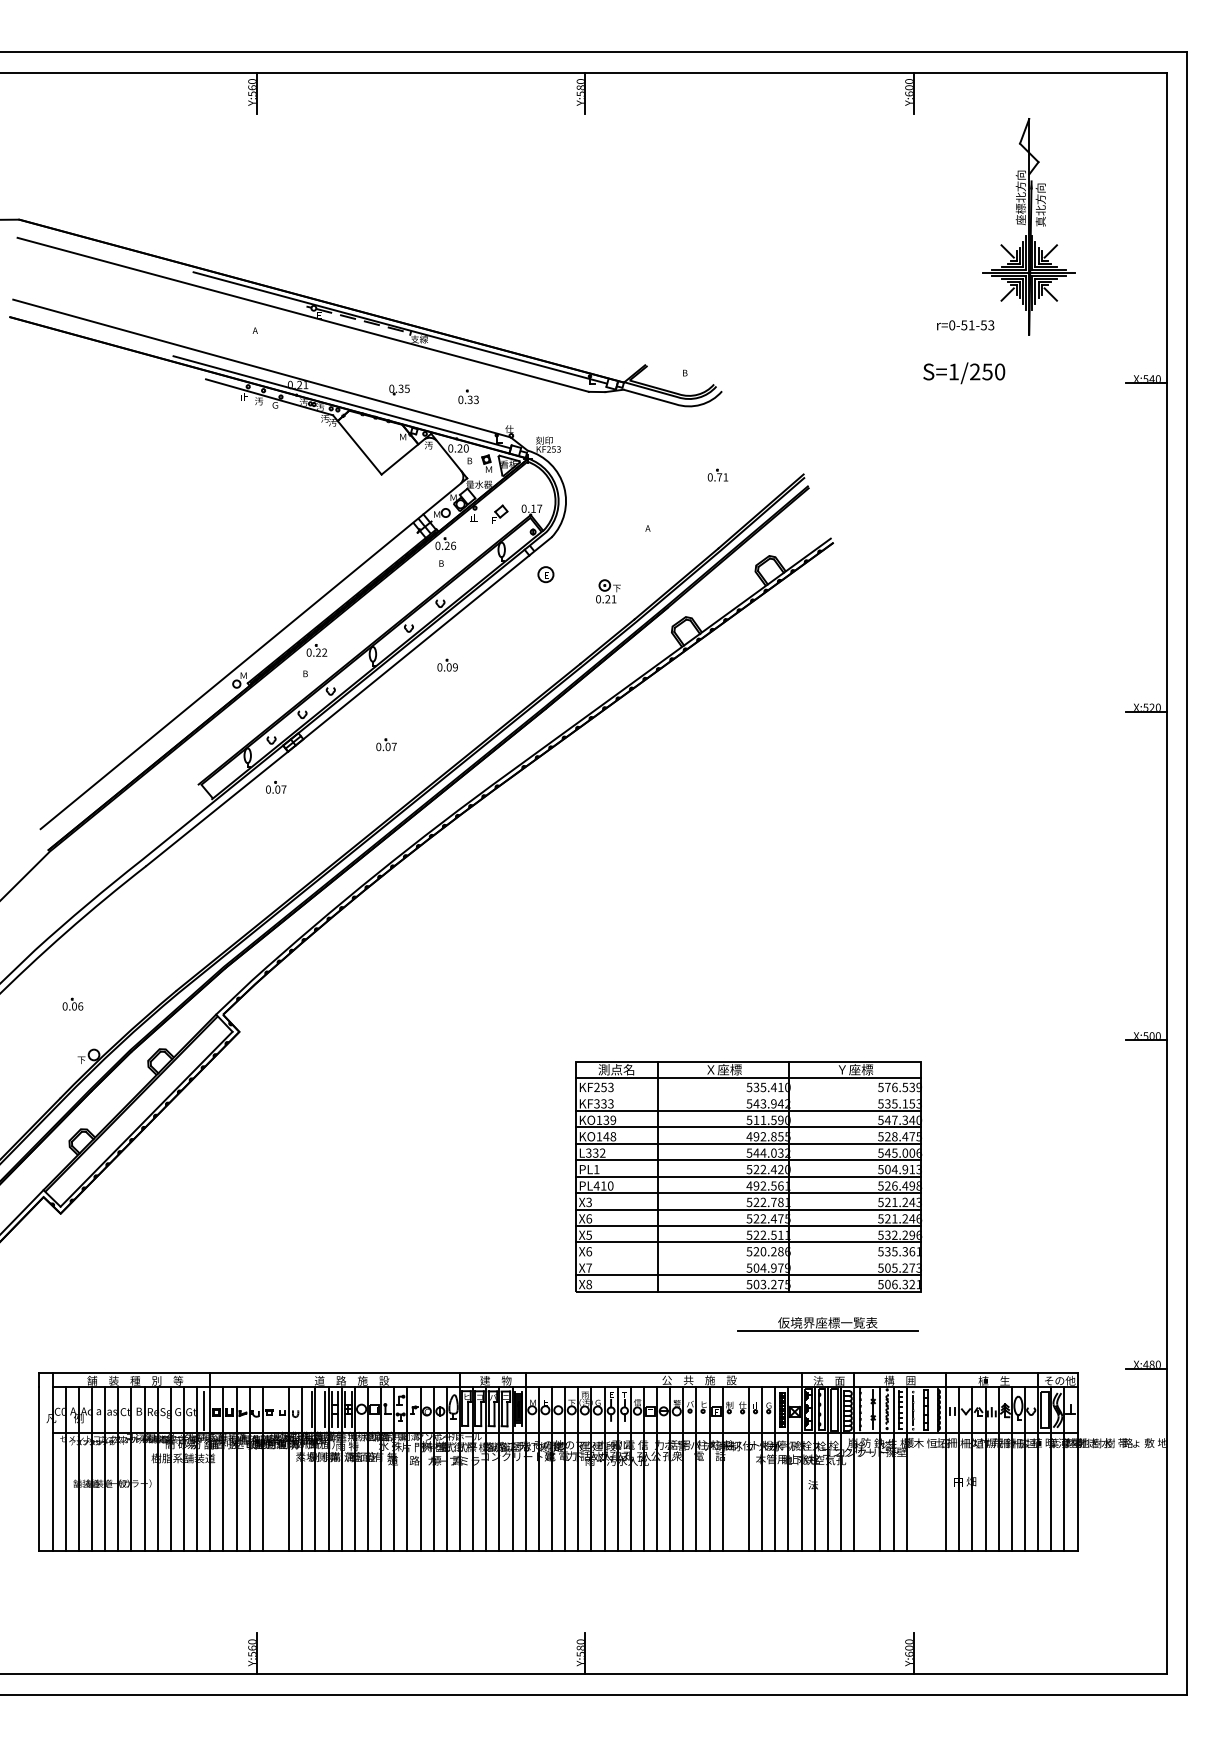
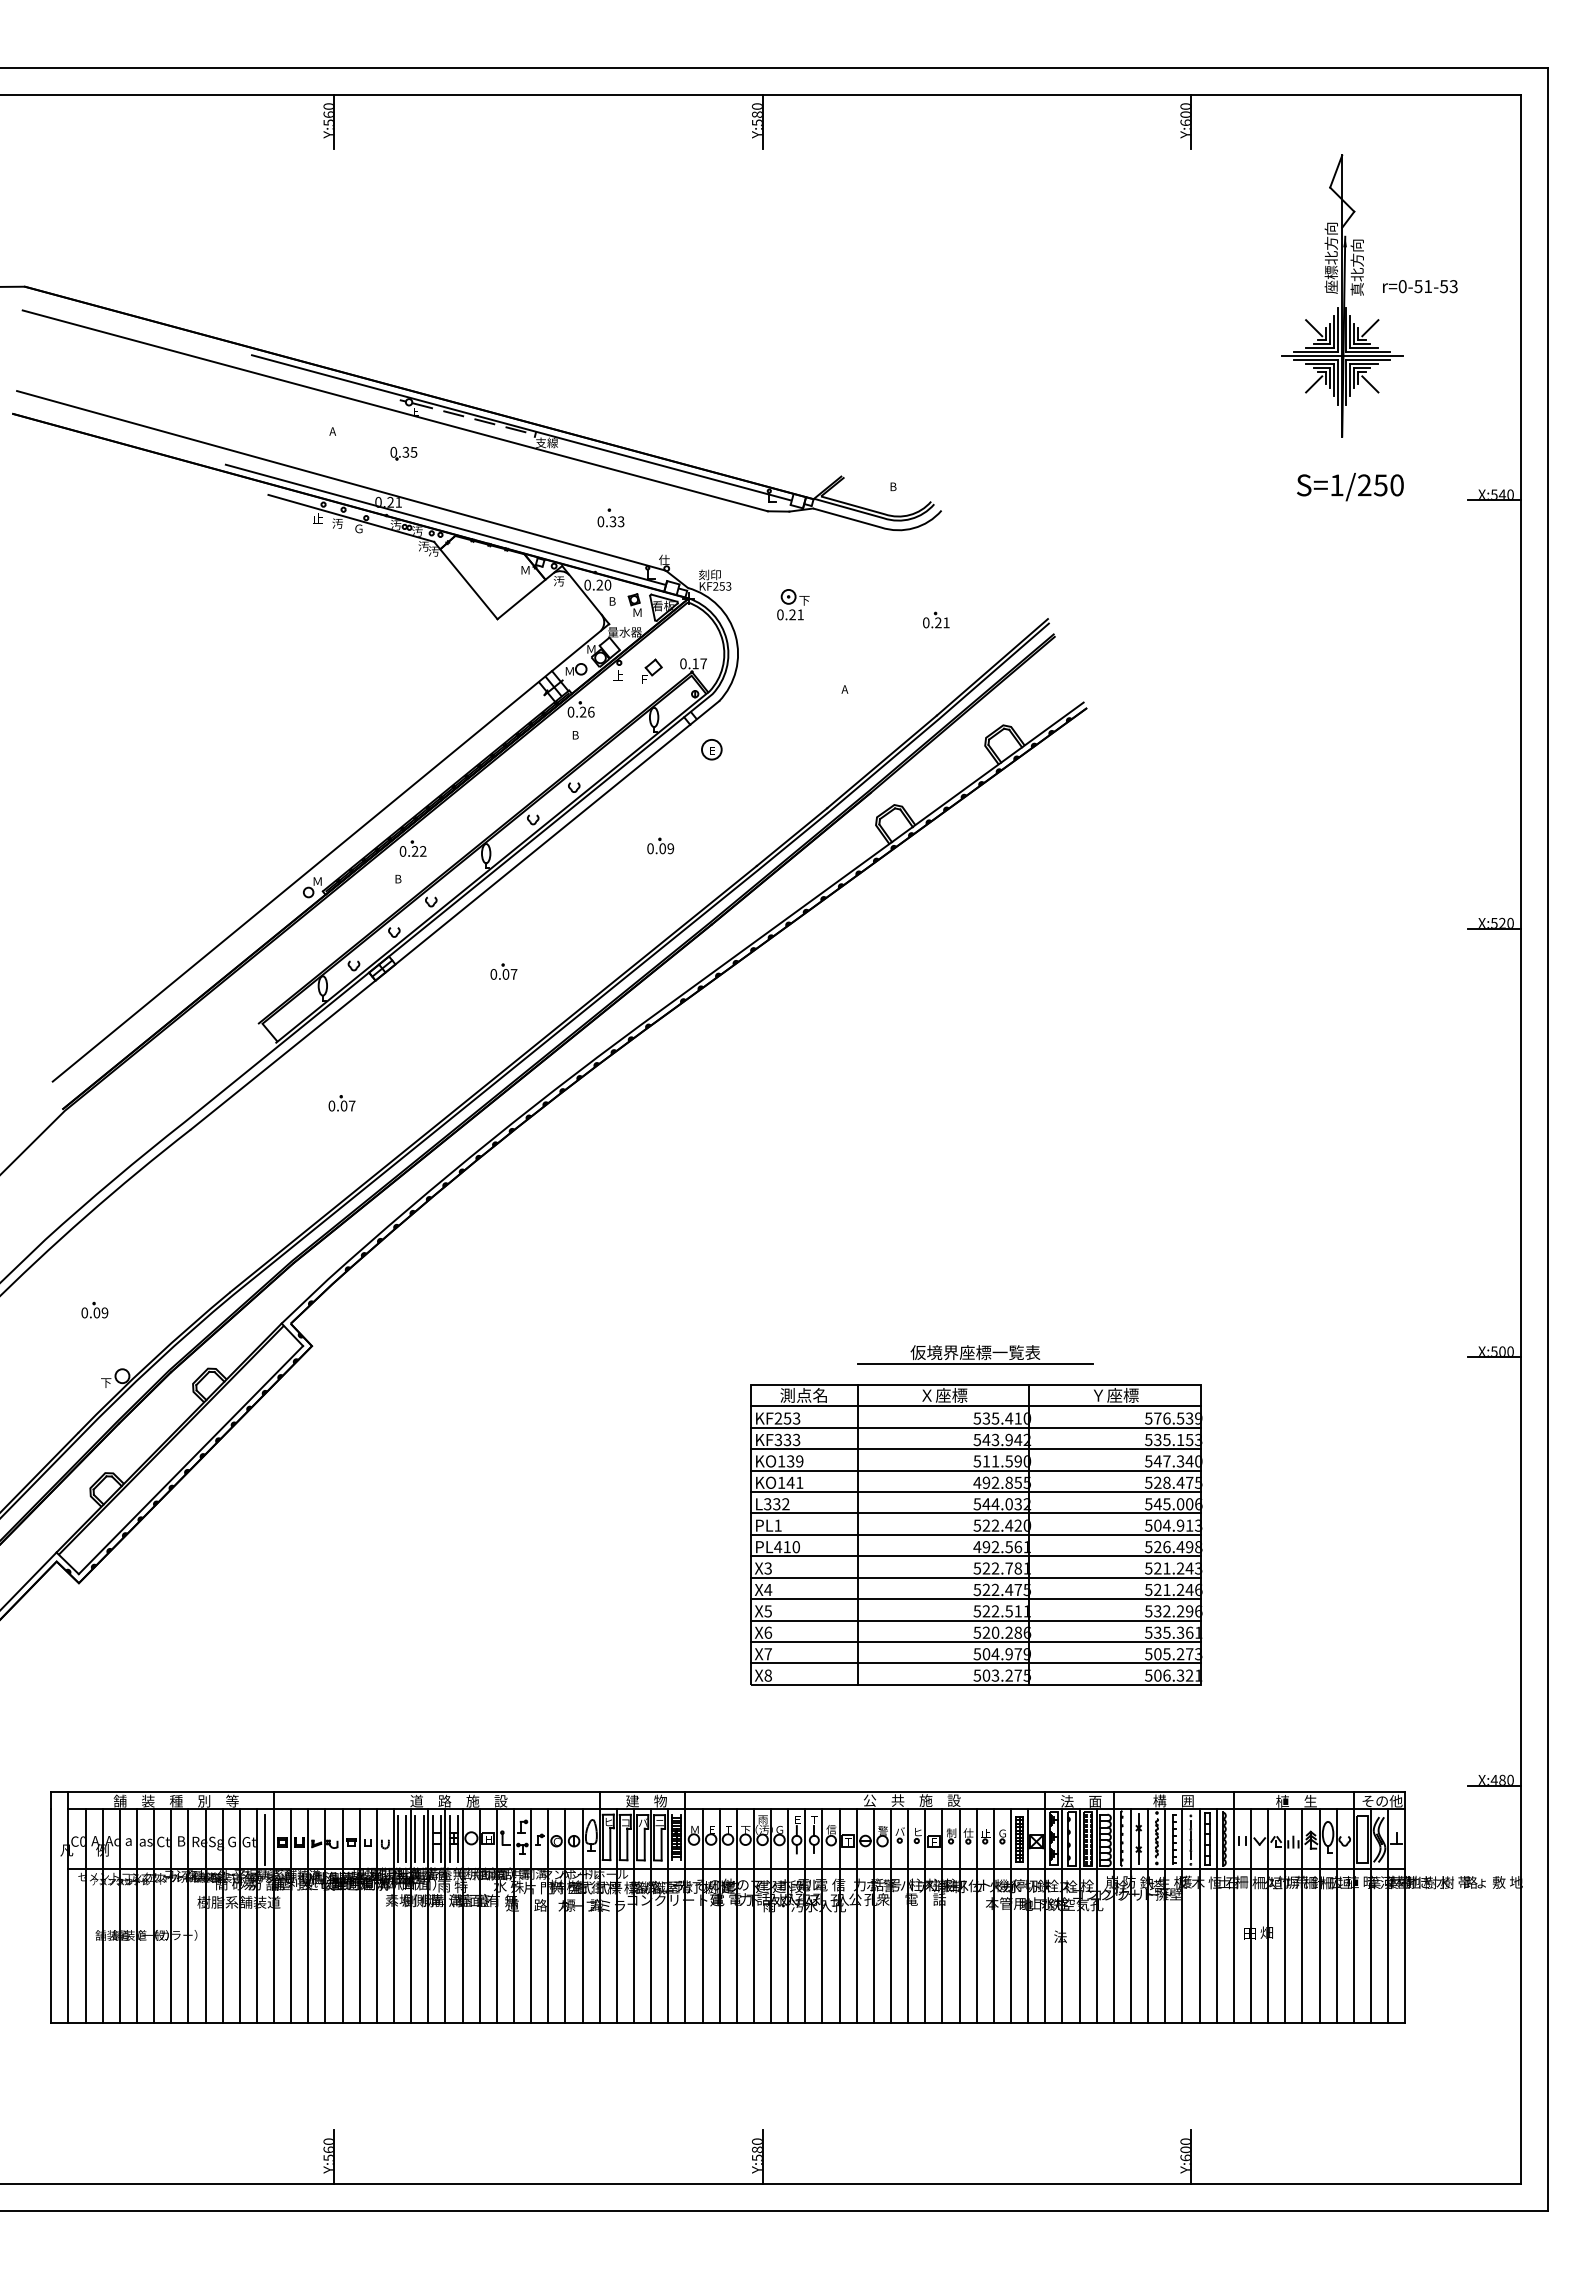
text: (965, 325) -> (1420, 286), moved
text: (964, 373) -> (1350, 487), moved
part: (399, 389) -> (403, 453), moved
text: (719, 477) -> (938, 622), 0.71 -> 0.21
part: (608, 591) -> (793, 604), moved
part: (447, 664) -> (660, 845), moved
part: (275, 787) -> (341, 1103), moved
text: (80, 1006) -> (104, 1312), 0.06 -> 0.09
line: (748, 1094) -> (975, 1427), added
text: (613, 1136) -> (799, 1482), KO148 -> KO141
text: (589, 1218) -> (768, 1589), X6 -> X4
line: (748, 1259) -> (975, 1642), added
part: (827, 1324) -> (975, 1354), moved
line: (304, 1409) -> (397, 1838), added
line: (318, 1409) -> (415, 1838), added
line: (275, 1468) -> (359, 1915), added
line: (735, 1468) -> (959, 1915), added
line: (866, 1468) -> (1130, 1915), added
line: (919, 1468) -> (1199, 1915), added
line: (932, 1468) -> (1216, 1915), added

